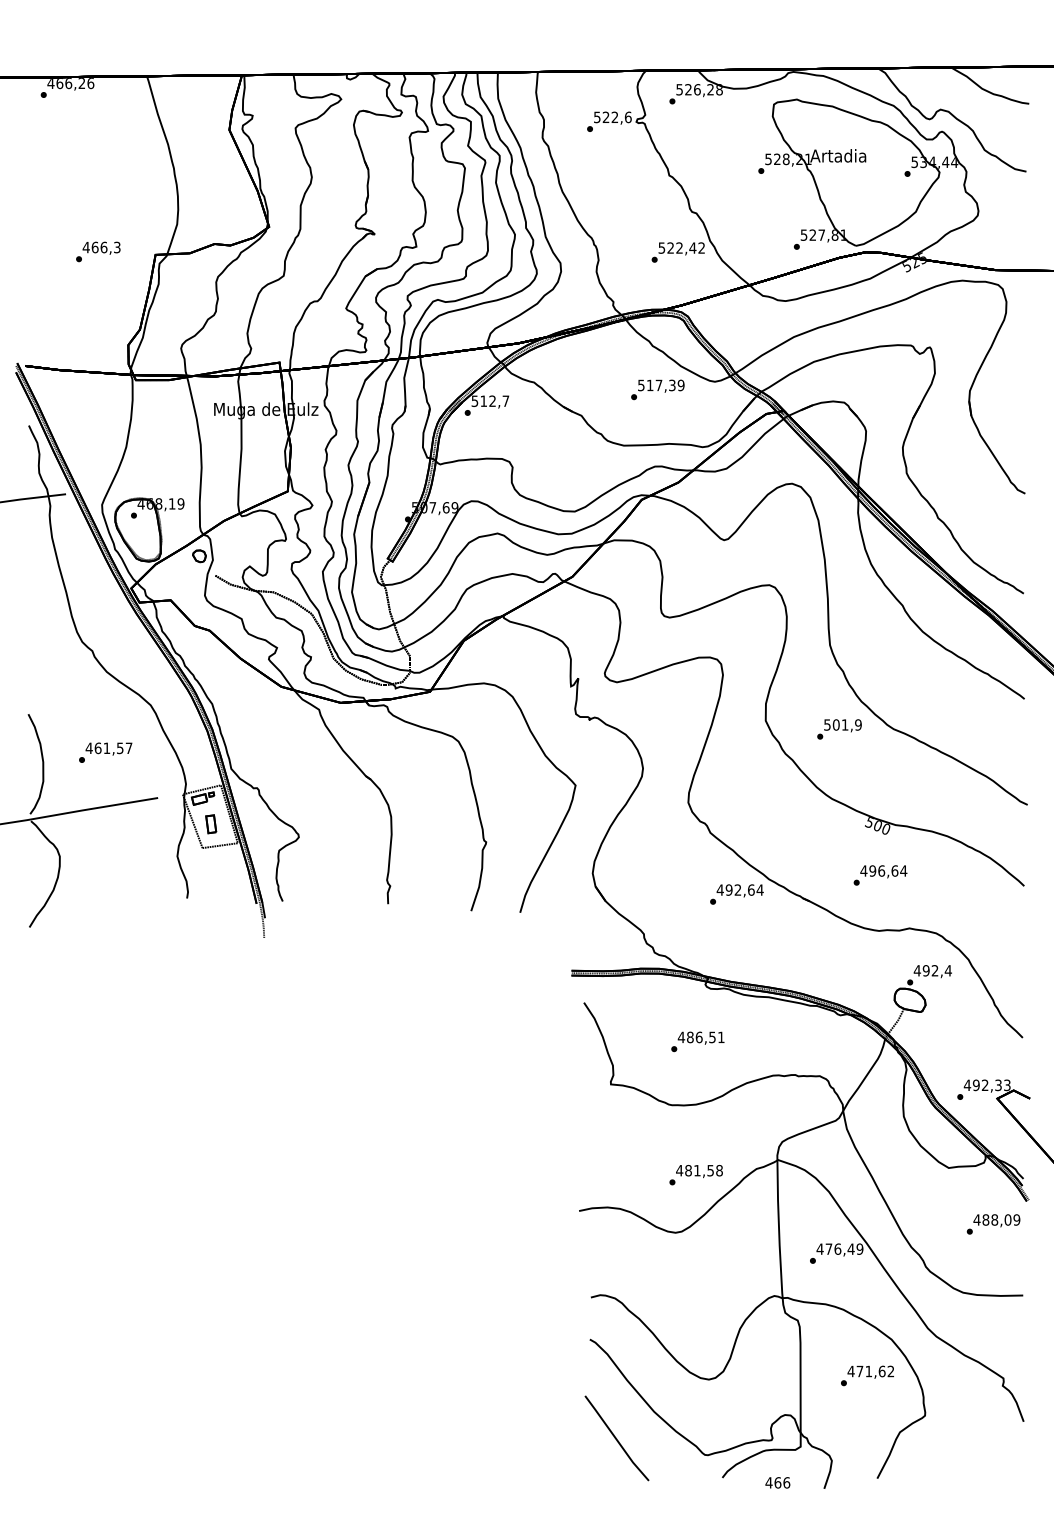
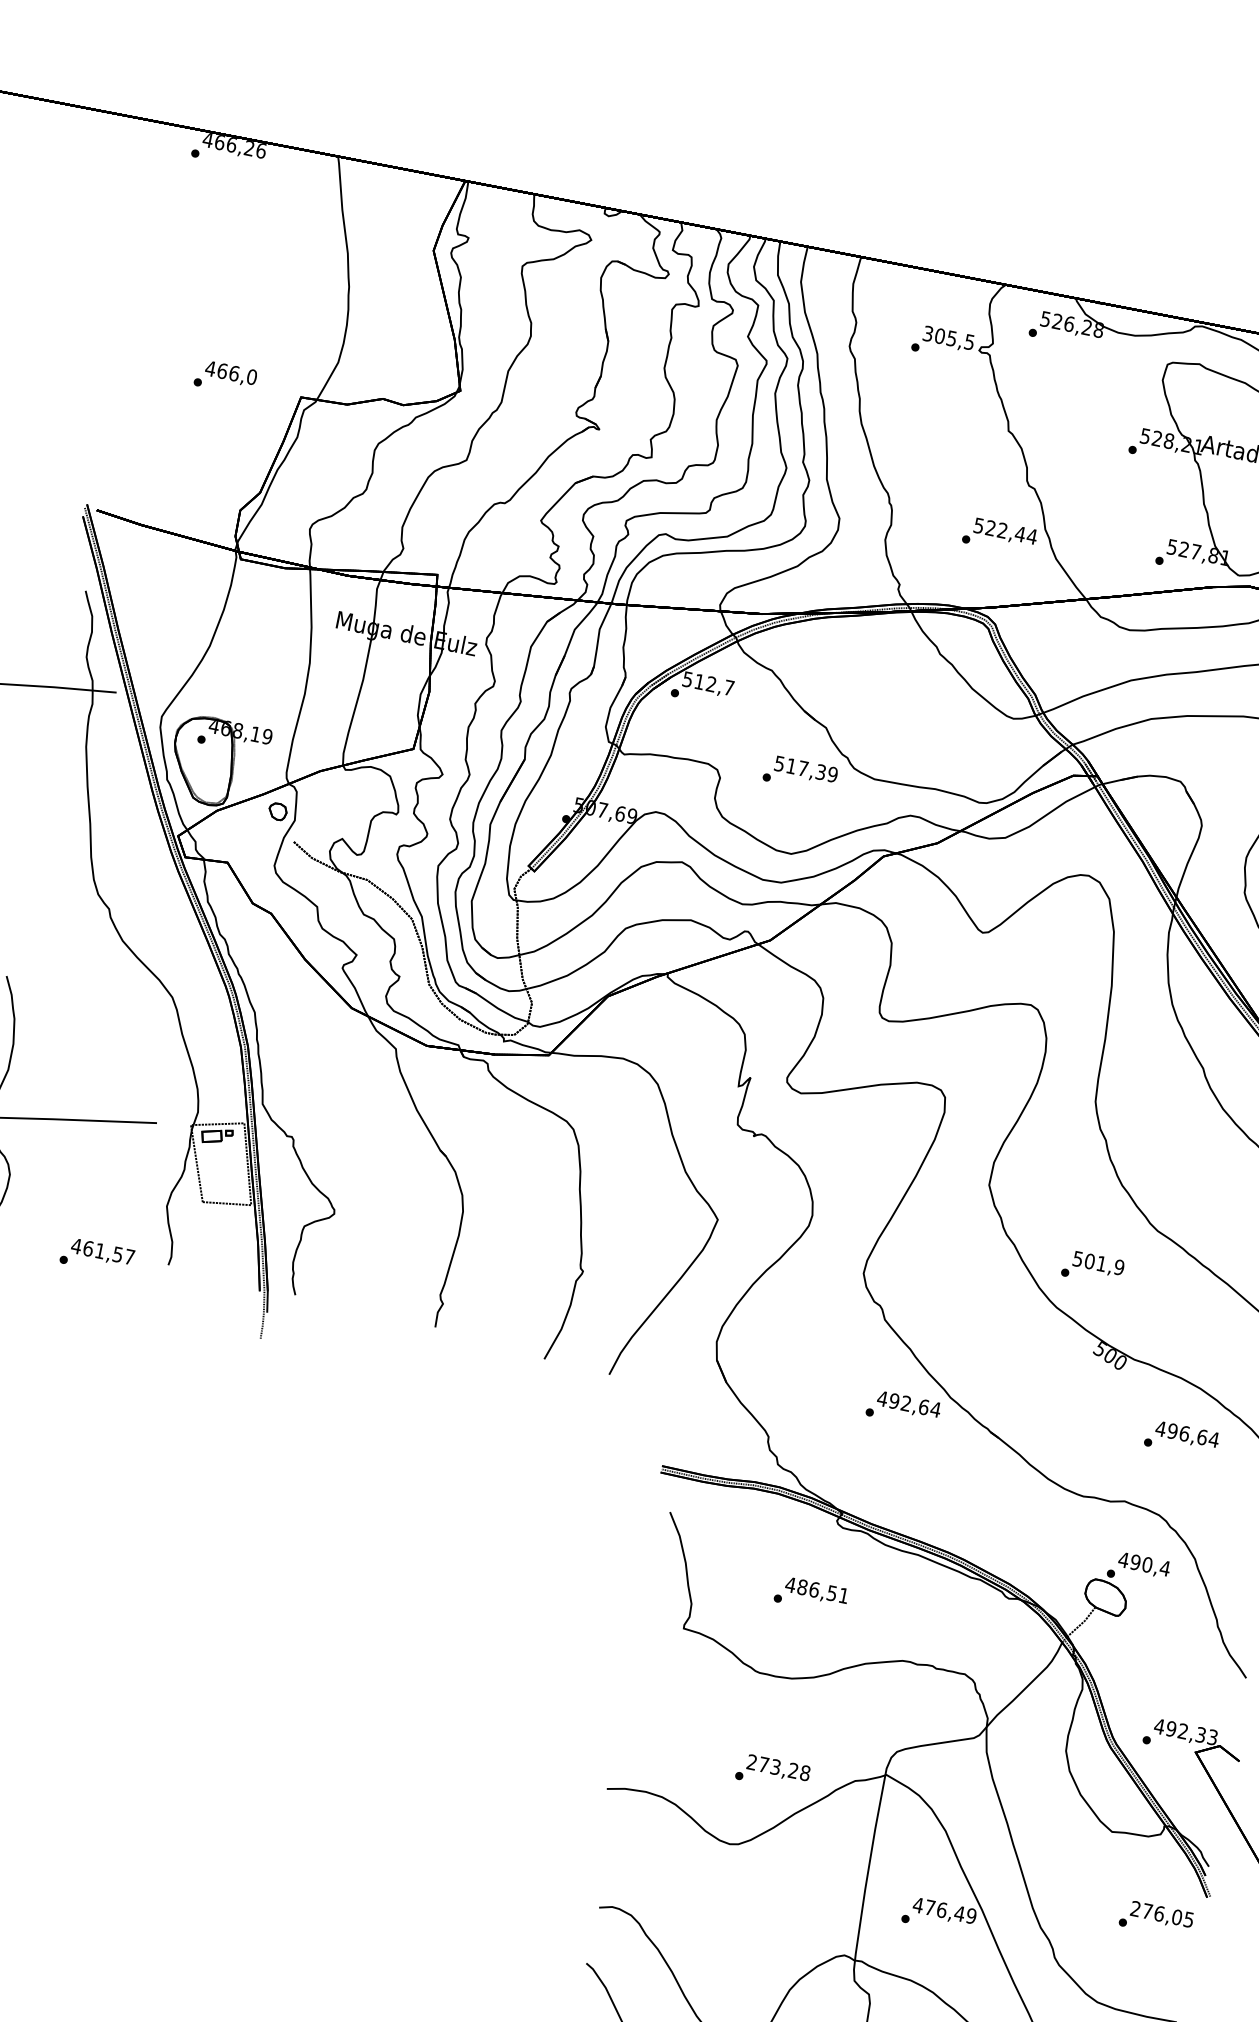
text: (612, 117) -> (948, 338), 522,6 -> 305,5
text: (116, 247) -> (250, 376), 466,3 -> 466,0
text: (701, 247) -> (1031, 535), 522,42 -> 522,44
text: (657, 389) -> (800, 773), moved
text: (839, 729) -> (1092, 1268), moved
text: (105, 752) -> (97, 1256), moved
part: (211, 824) -> (221, 1173), removed
text: (880, 875) -> (1181, 1439), moved
text: (934, 970) -> (1146, 1564), 492,4 -> 490,4
text: (694, 1170) -> (771, 1766), 481,58 -> 273,28
text: (996, 1219) -> (1161, 1913), 488,09 -> 276,05

